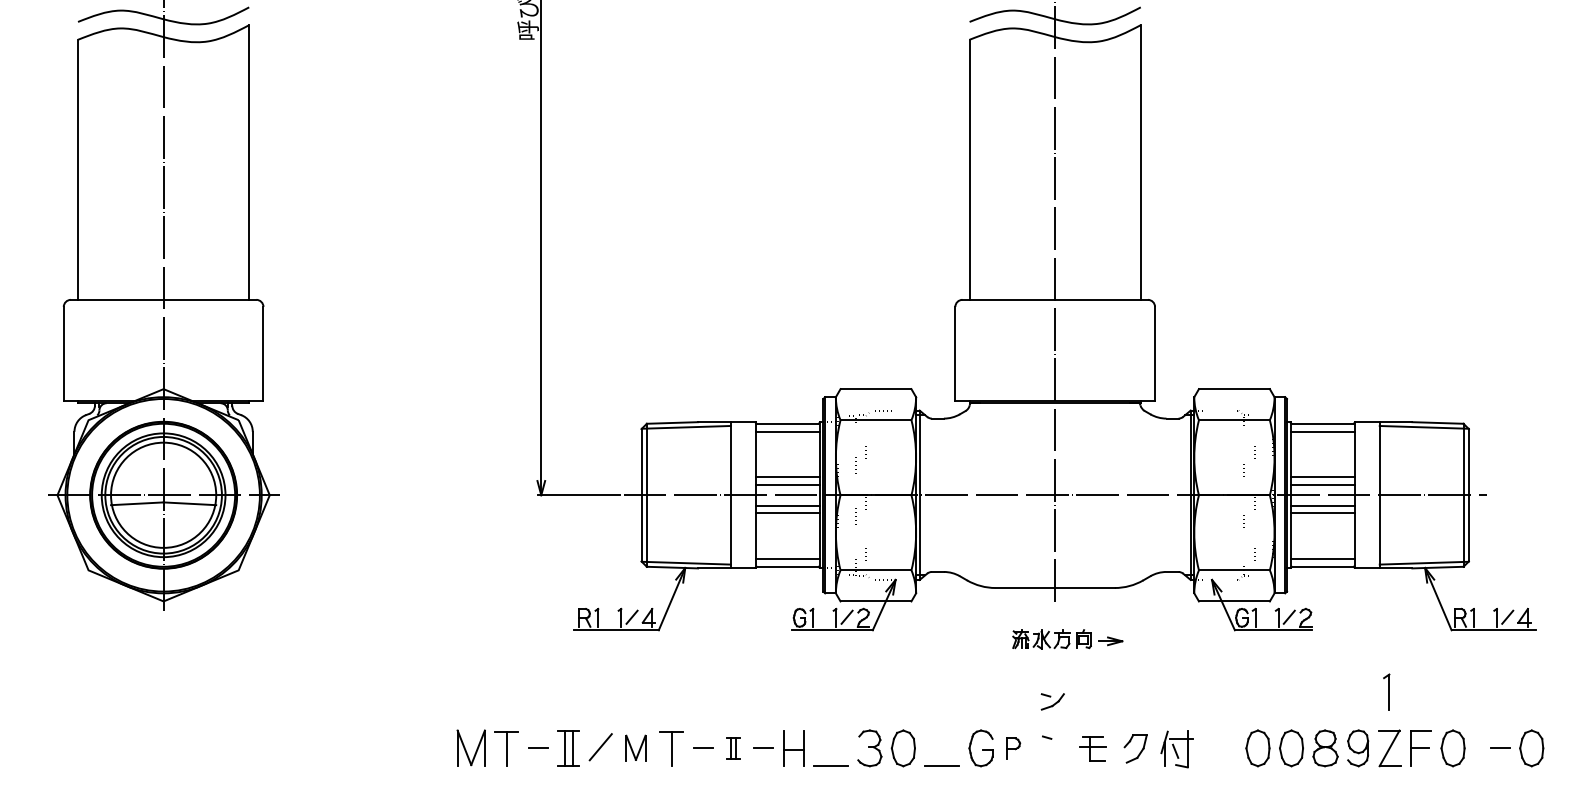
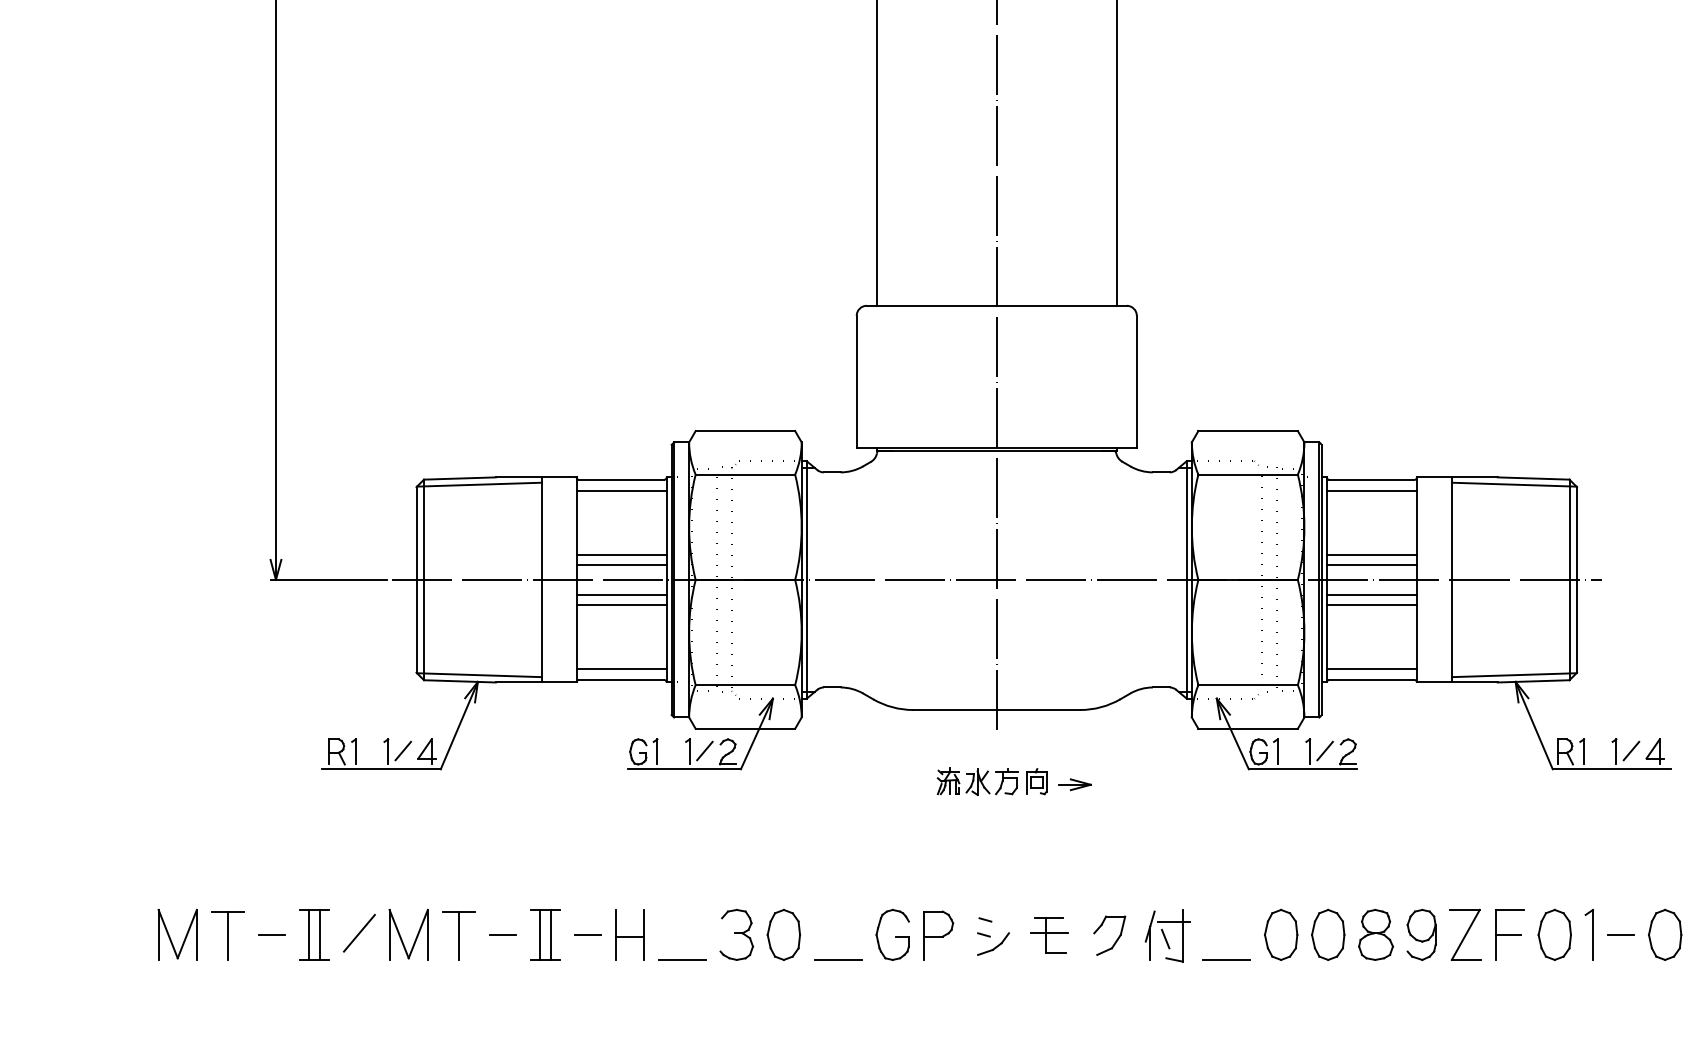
part: (1386, 691) -> (1589, 933), moved
part: (1052, 701) -> (992, 943), moved
part: (635, 747) -> (408, 933), size x1.43
part: (733, 748) -> (545, 935), size x1.67
part: (1013, 748) -> (938, 935), size x1.67
line: (1218, 766) -> (1225, 960), added

